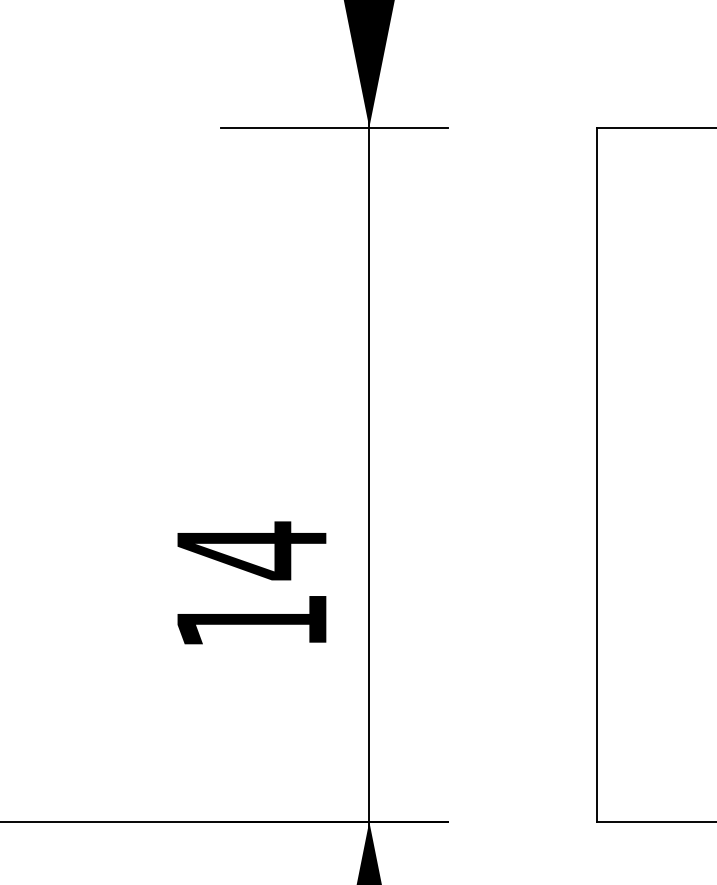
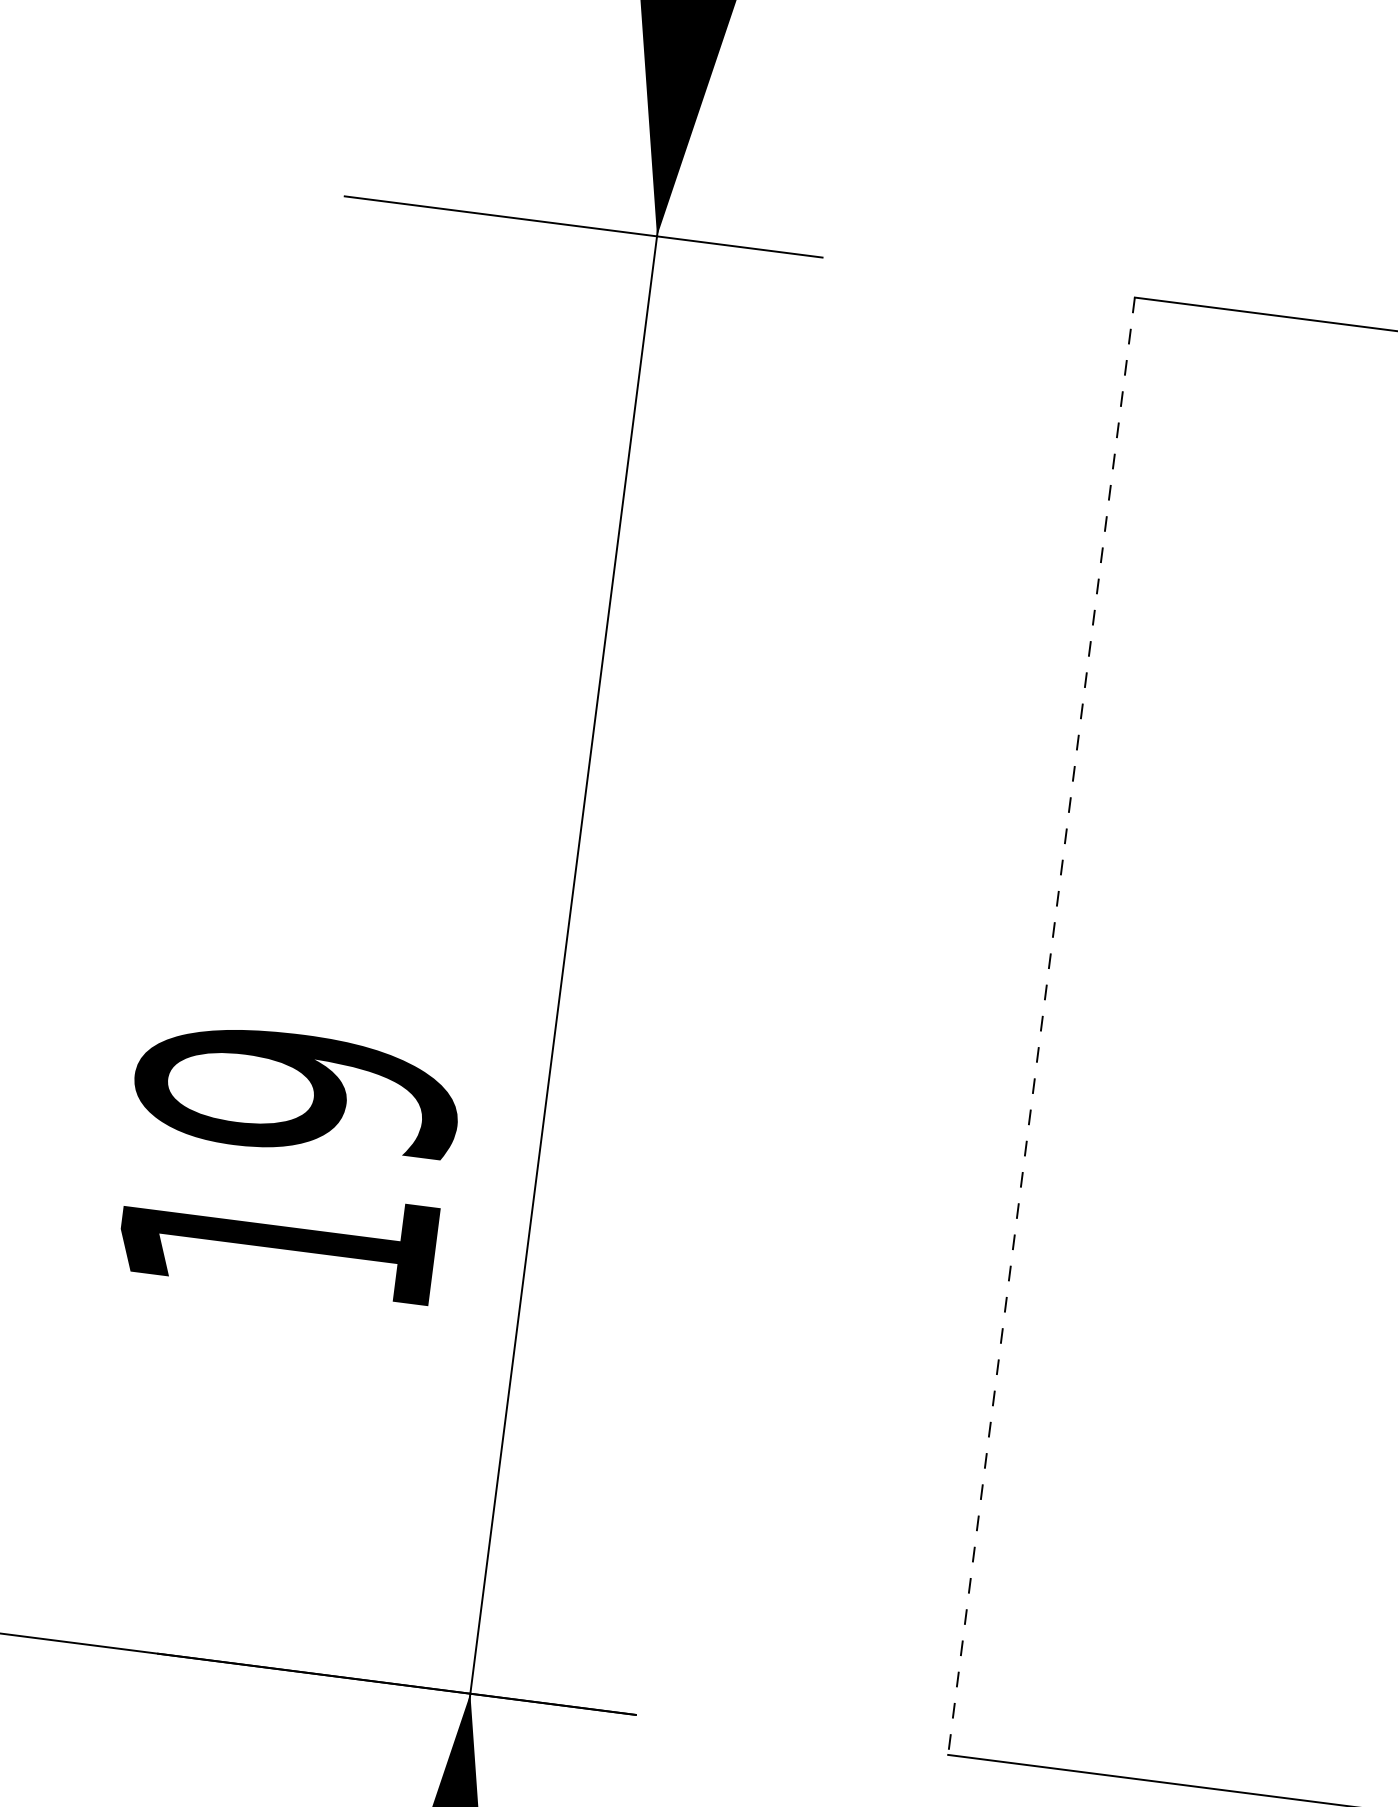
line: (596, 475) -> (1040, 1027), solid -> dashed
text: (252, 550) -> (298, 1092), 14 -> 19

